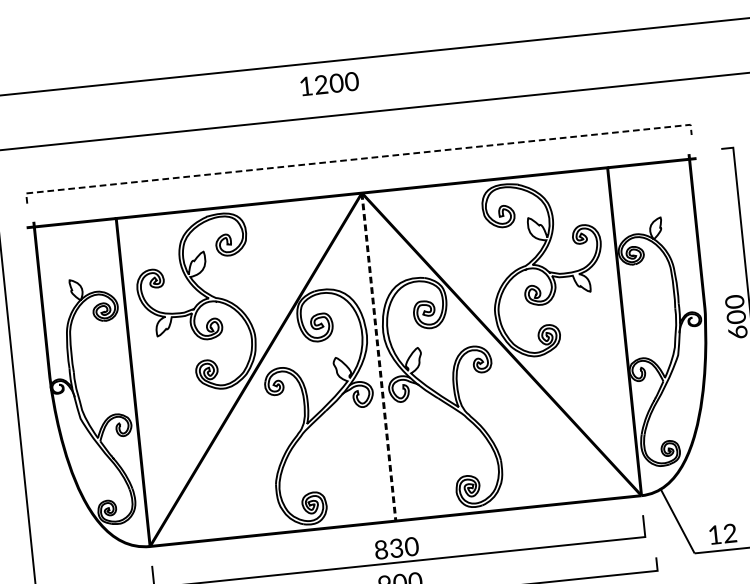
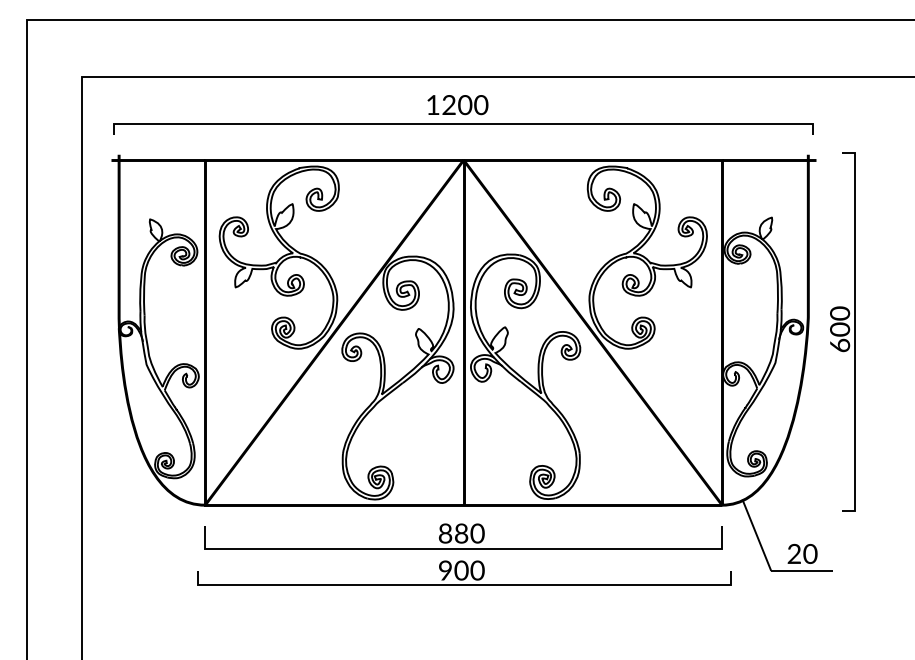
text: (329, 84) -> (457, 105), moved
line: (359, 159) -> (464, 124), dashed -> solid
line: (378, 357) -> (463, 333), dashed -> solid
text: (722, 533) -> (802, 553), 12 -> 20
text: (396, 548) -> (461, 533), 830 -> 880

